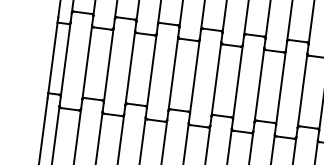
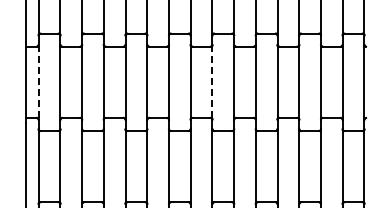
line: (65, 59) -> (38, 82), solid -> dashed
line: (238, 82) -> (212, 82), solid -> dashed

